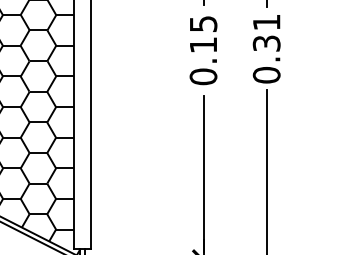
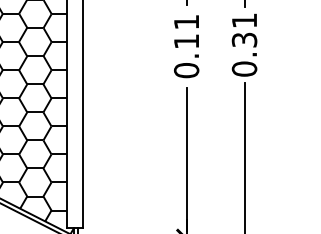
text: (203, 23) -> (186, 21), 0.15 -> 0.11

